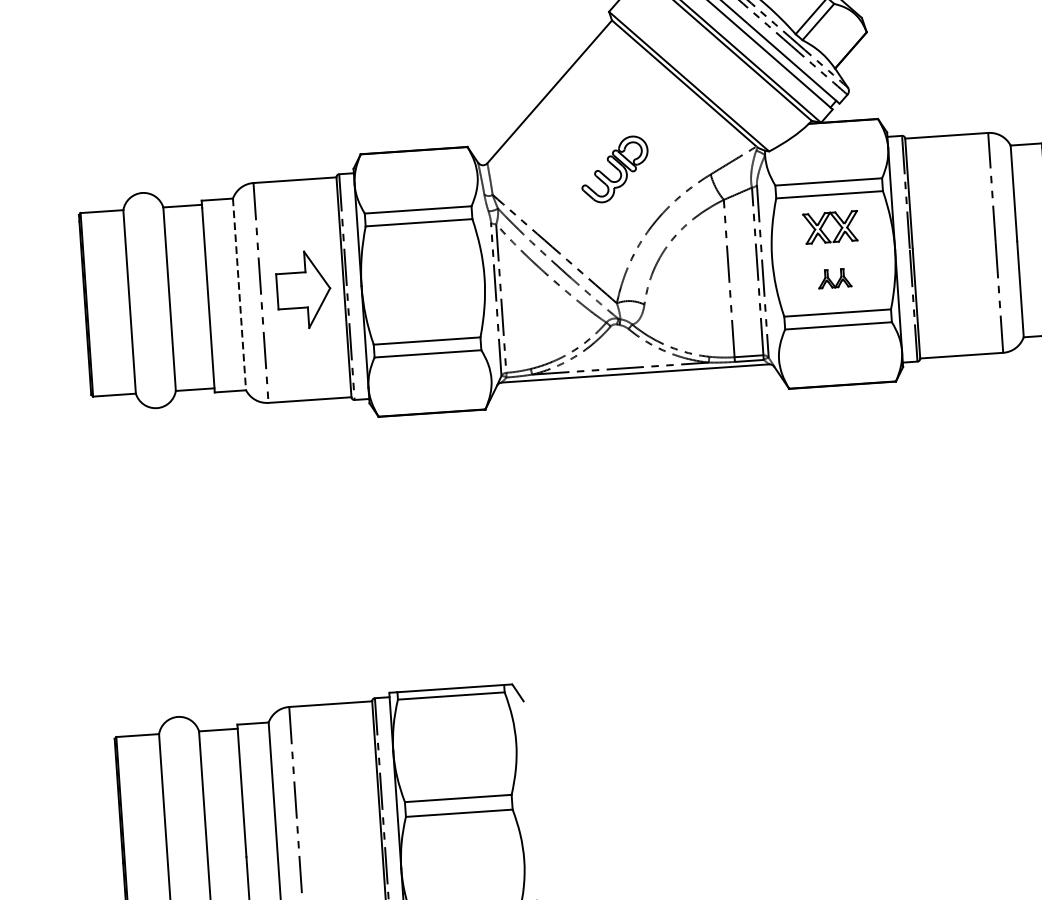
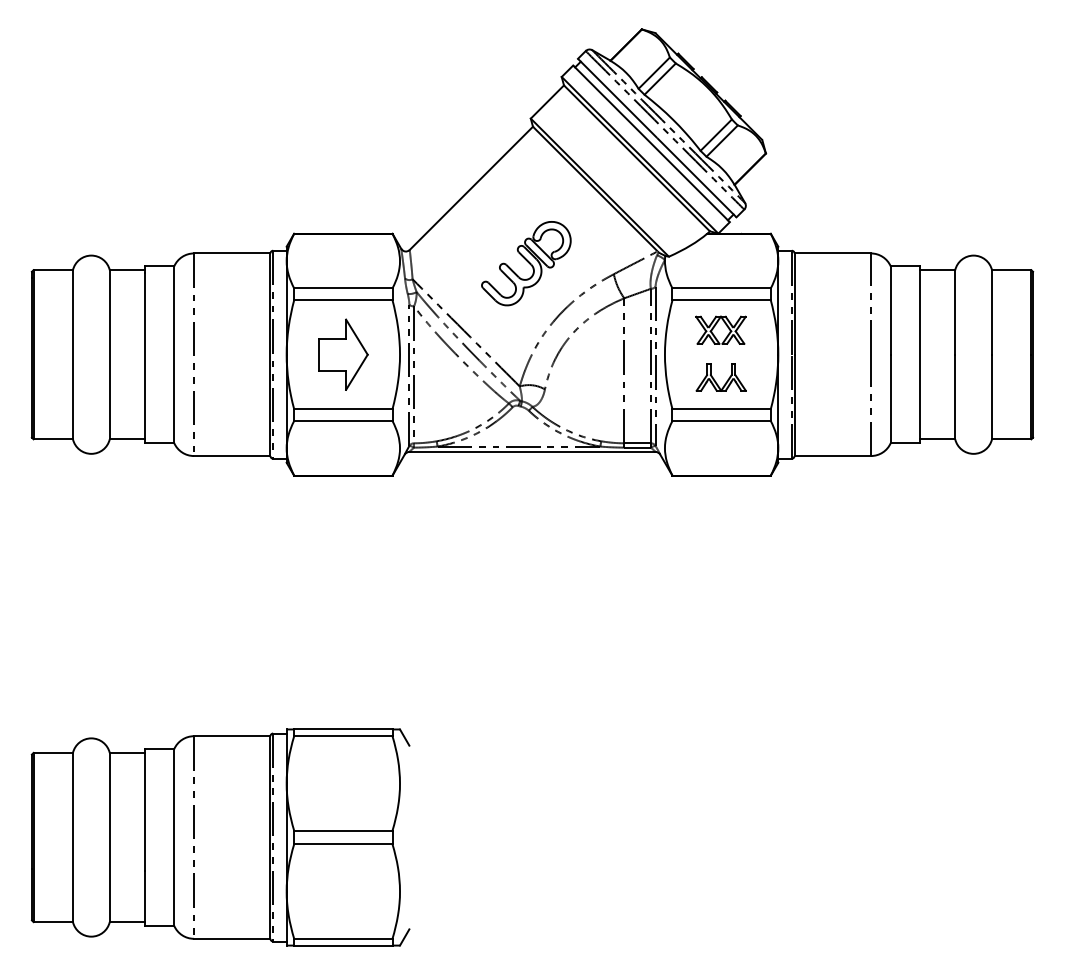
part: (615, 169) -> (526, 263), size x1.43
part: (834, 278) -> (720, 377), size x1.67
part: (303, 289) -> (343, 354), moved
line: (239, 295) -> (174, 355), dashed -> solid

